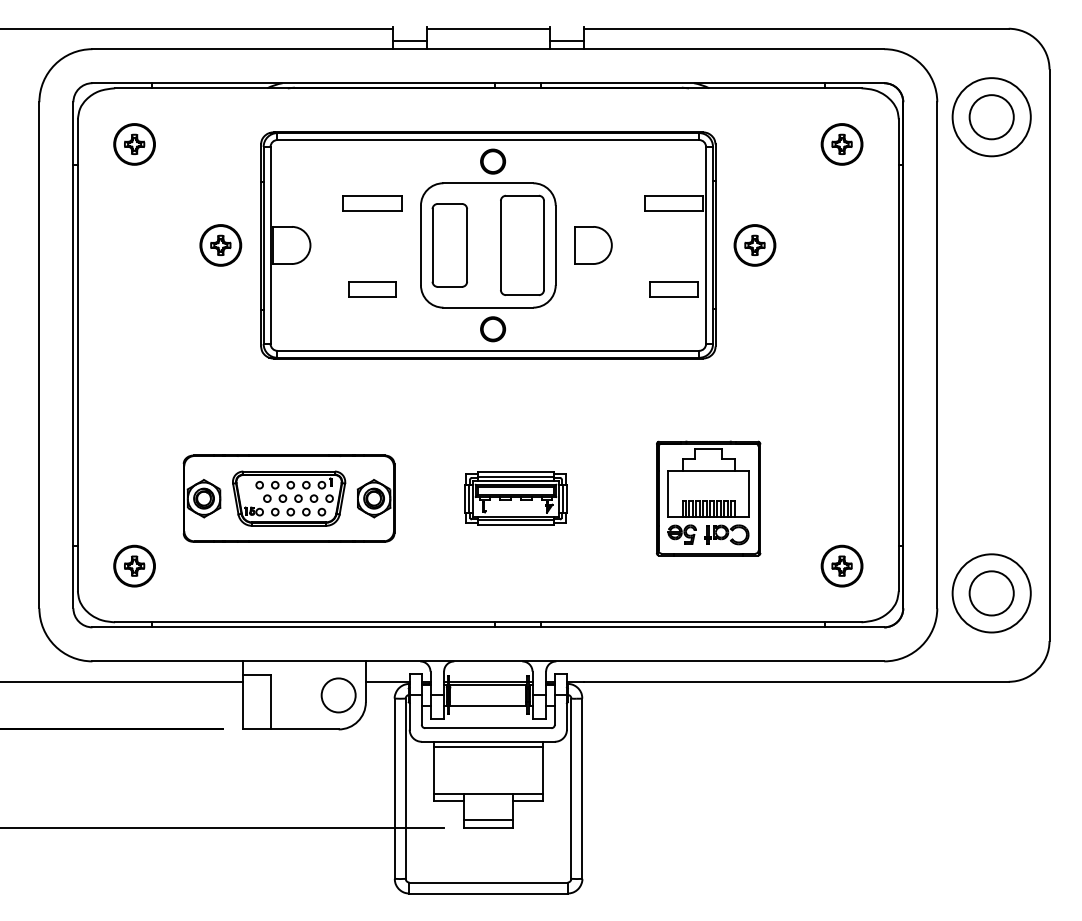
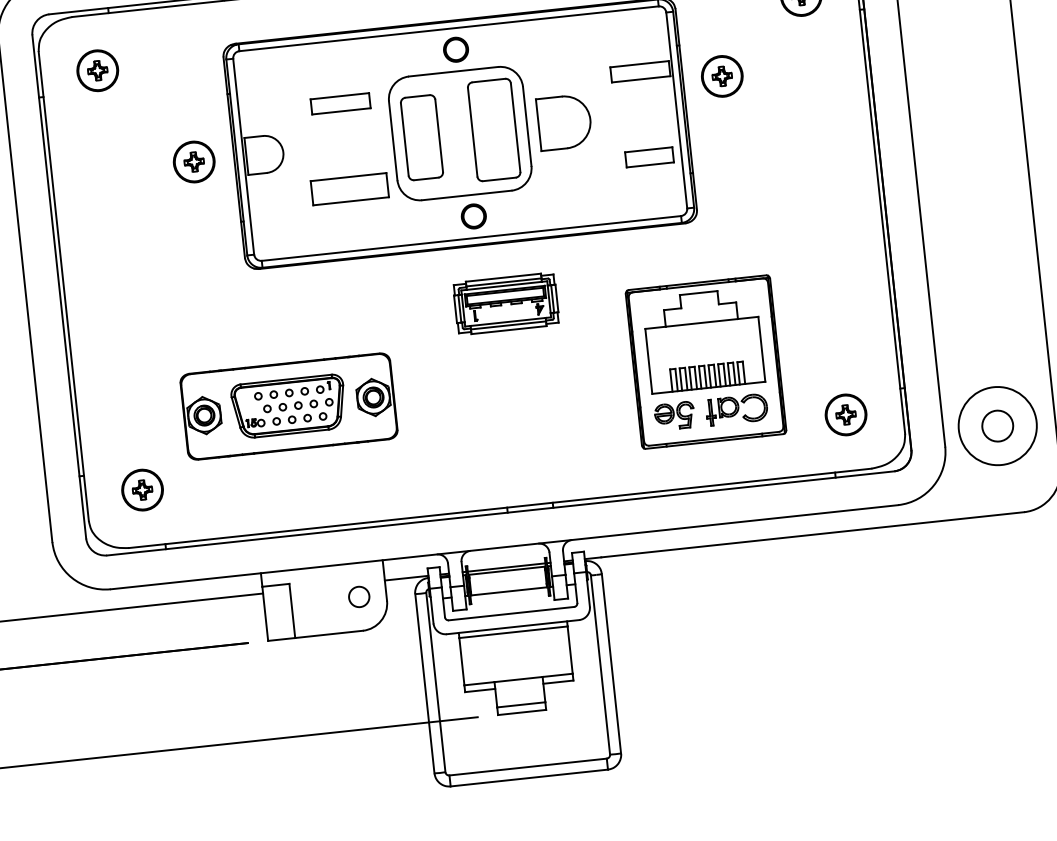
part: (593, 245) -> (564, 122), size x1.4
part: (754, 245) -> (721, 76), moved
part: (372, 289) -> (349, 189), size x1.6
part: (515, 498) -> (505, 303), moved
part: (708, 498) -> (706, 361), size x1.4
circle: (991, 593) -> (997, 426), size x0.7
circle: (338, 695) -> (359, 597), size x0.6

